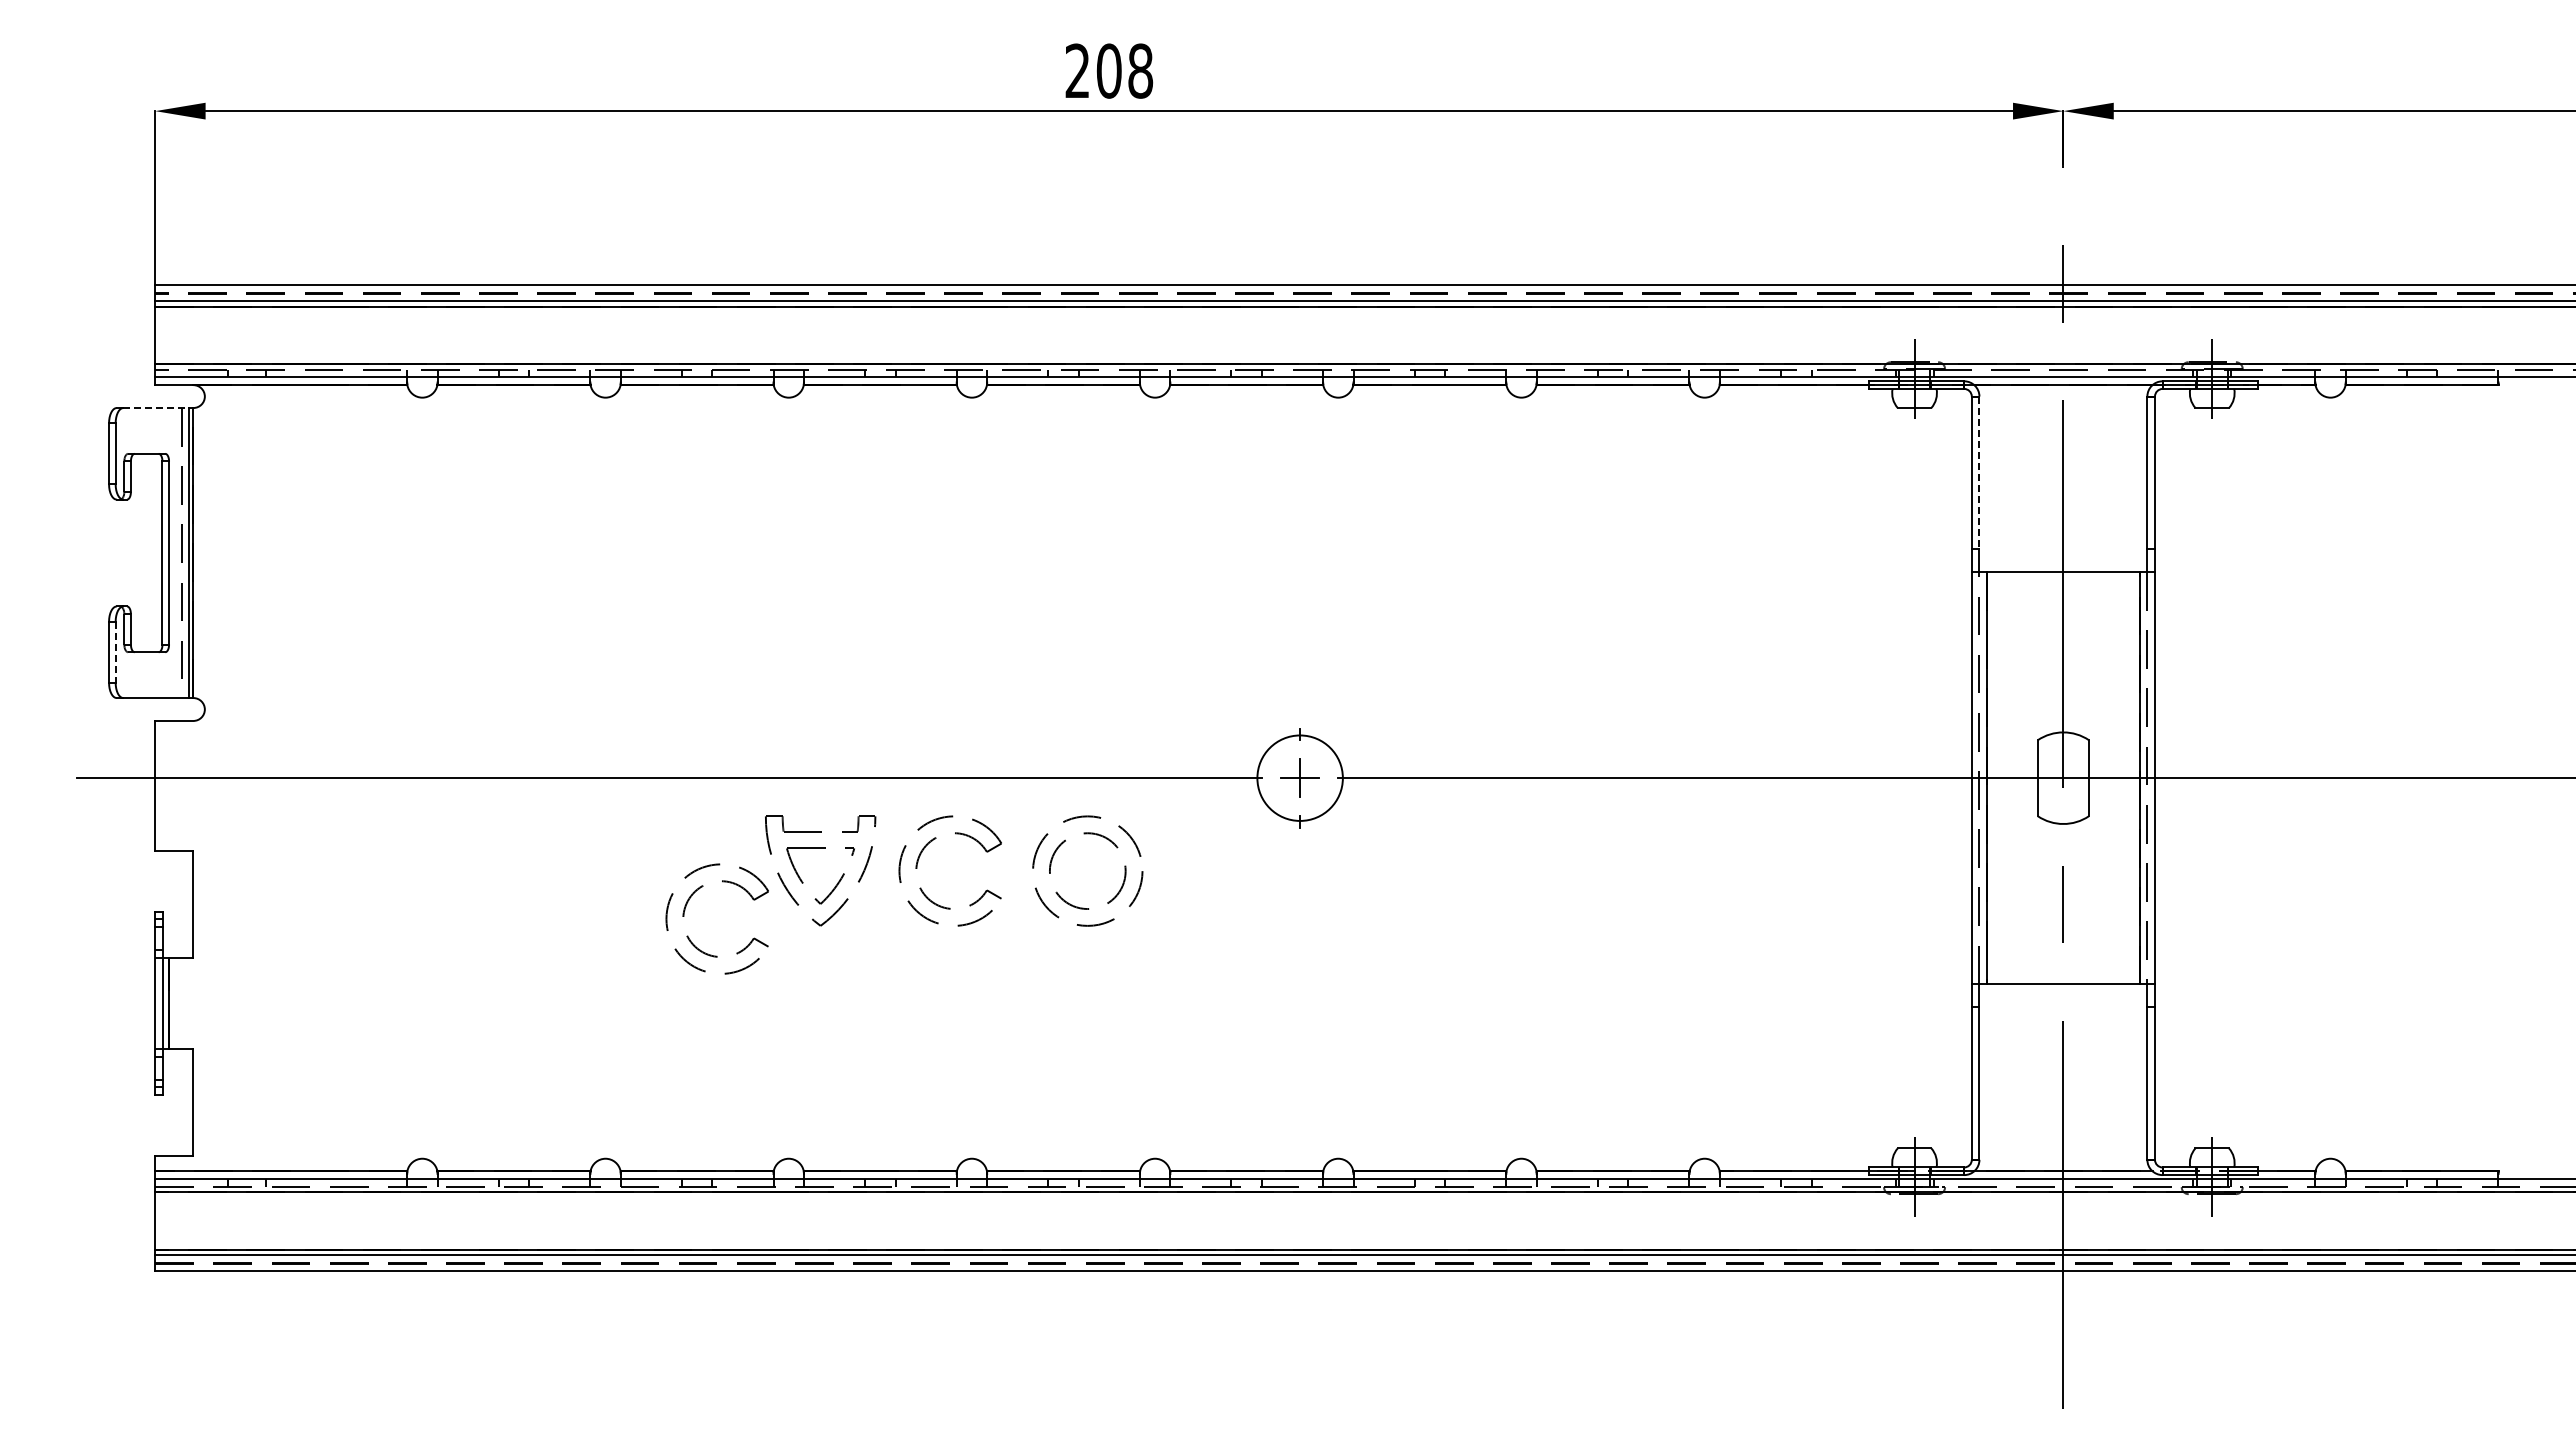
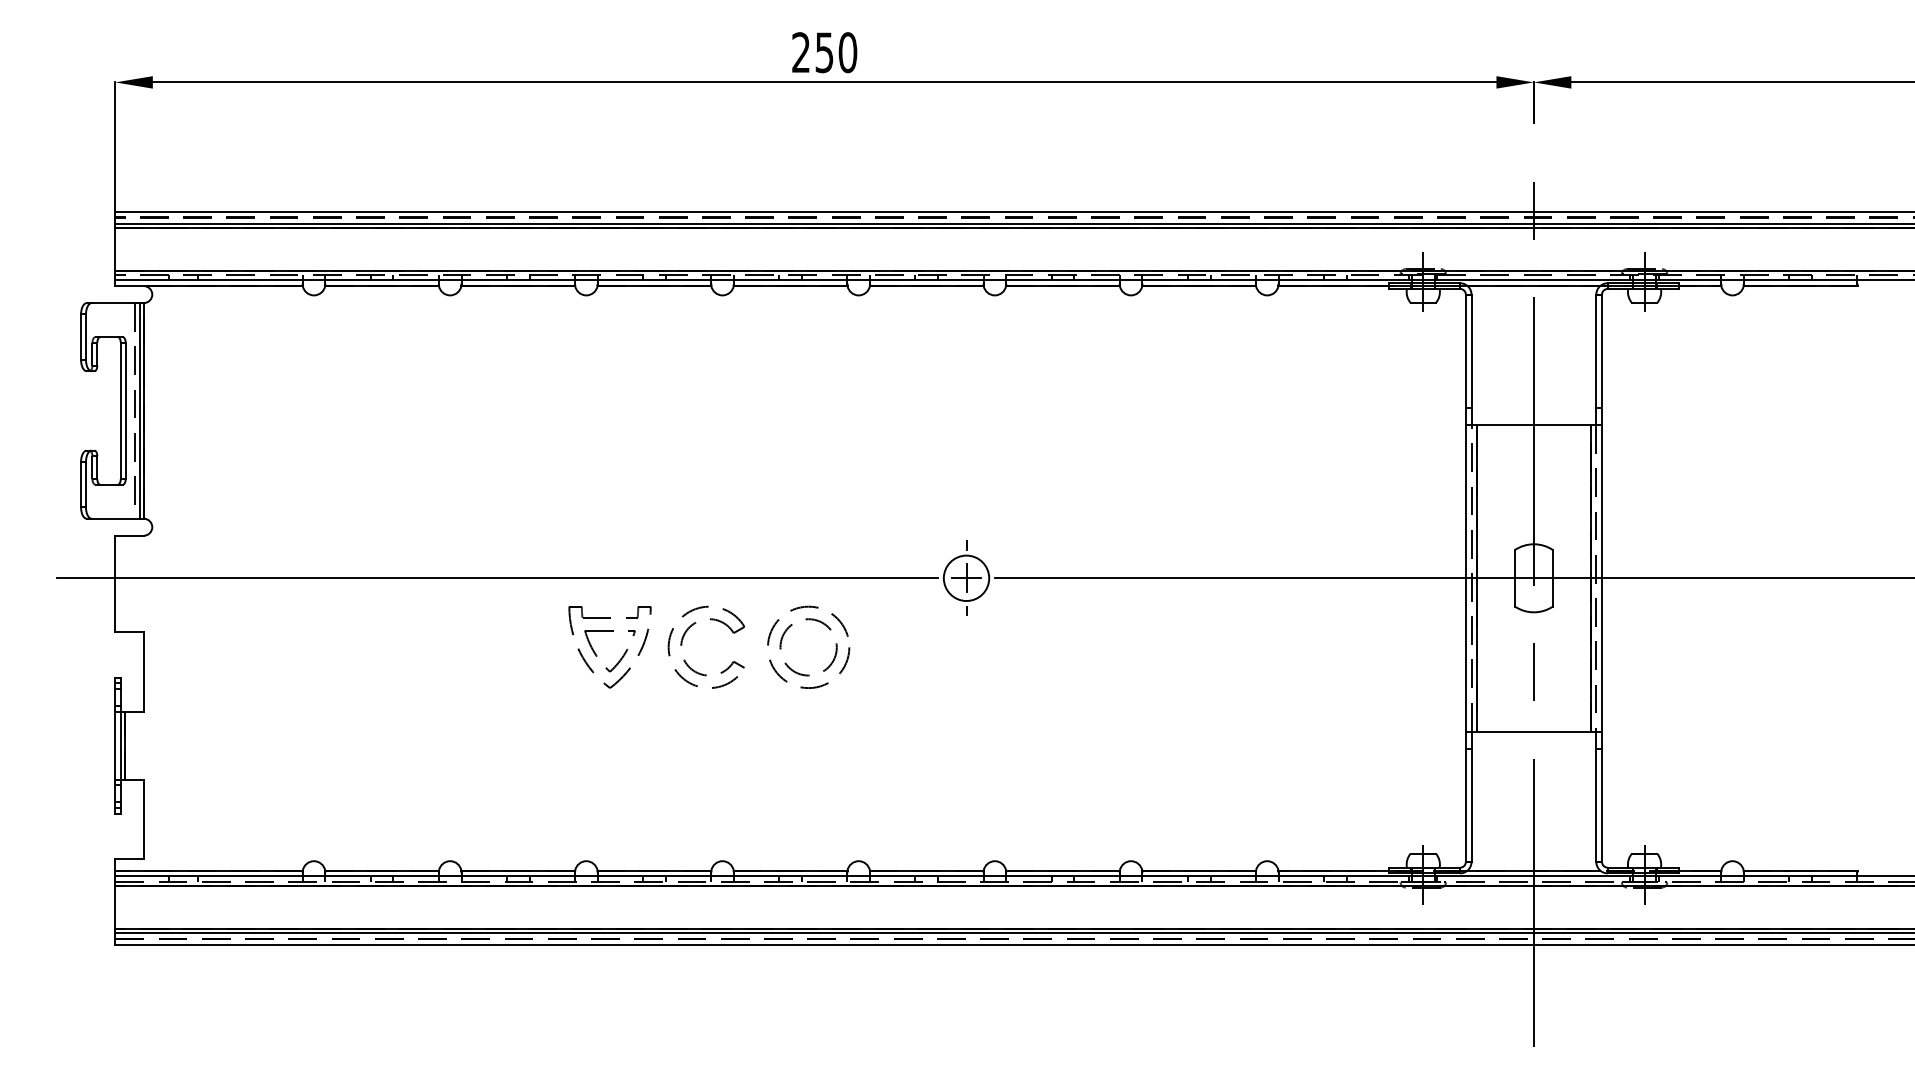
text: (1124, 70) -> (835, 52), 208 -> 250
line: (155, 408) -> (115, 303), dashed -> solid
line: (1979, 473) -> (1471, 351), dashed -> solid
line: (115, 652) -> (85, 484), dashed -> solid
circle: (1299, 777) -> (966, 577), size x0.71
part: (686, 907) -> (510, 674), removed

